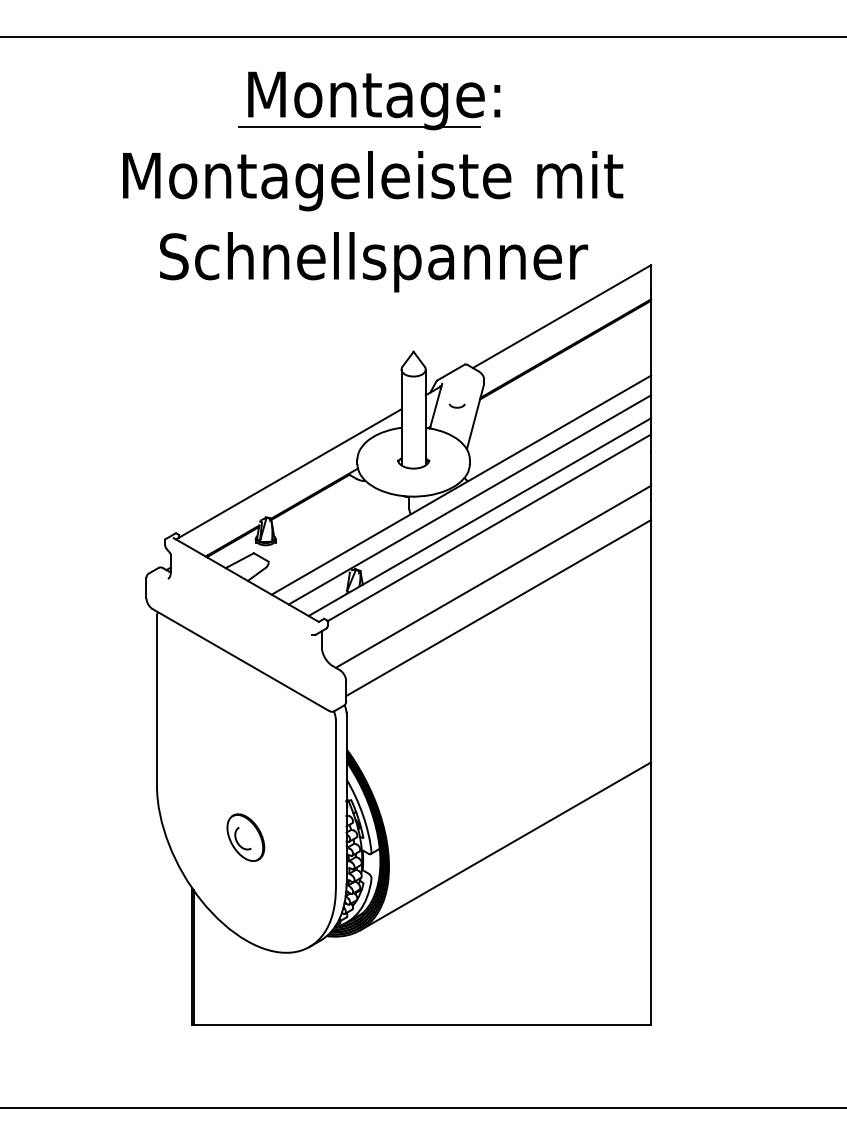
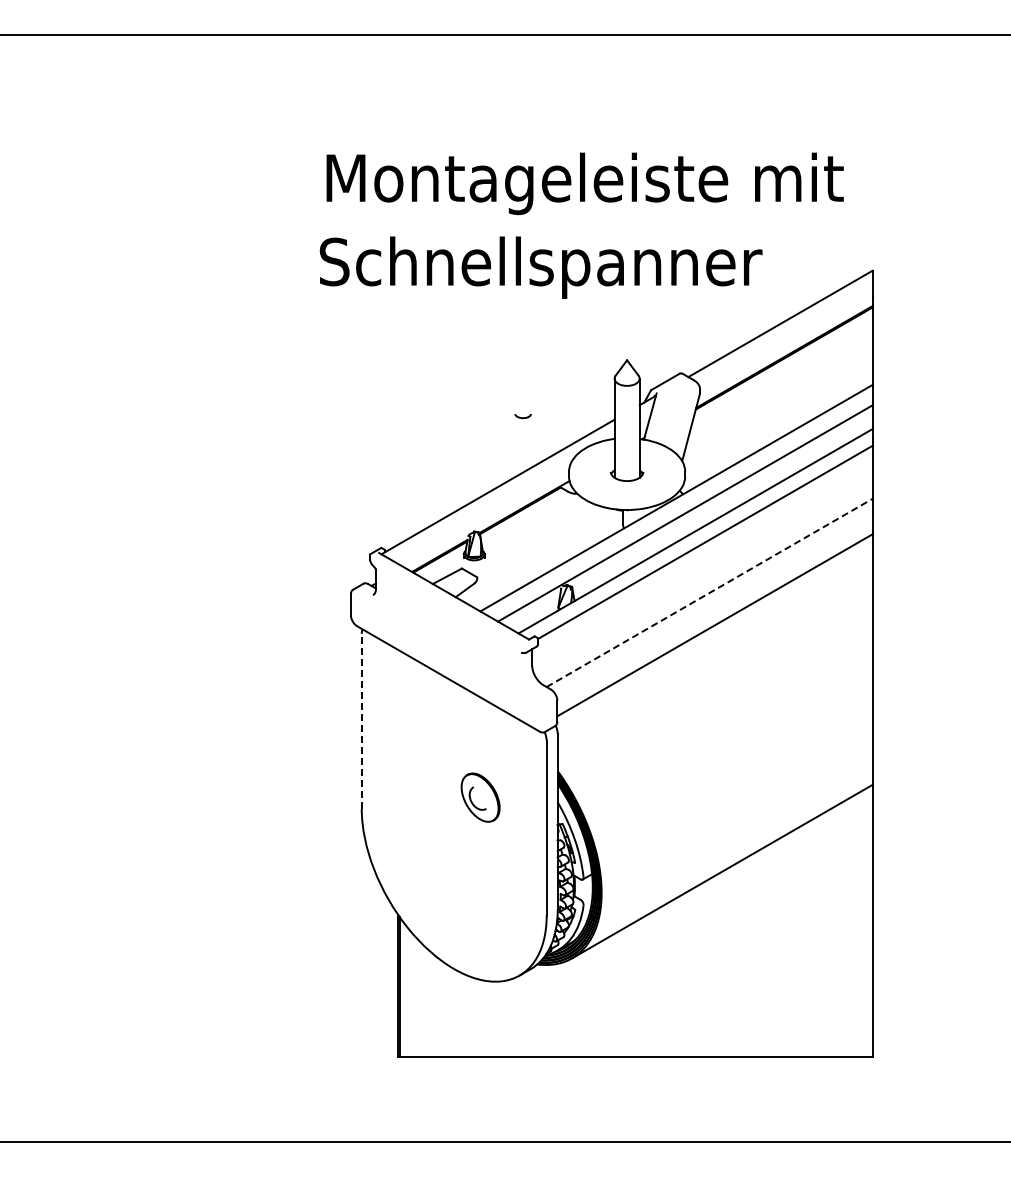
part: (368, 100) -> (580, 100), removed
text: (373, 262) -> (540, 267), moved
curve: (456, 407) -> (522, 417), moved
line: (494, 576) -> (710, 592), solid -> dashed
line: (156, 701) -> (361, 721), solid -> dashed
part: (245, 837) -> (480, 797), moved

